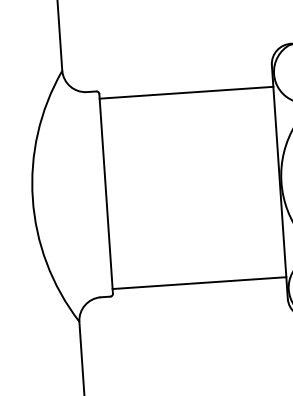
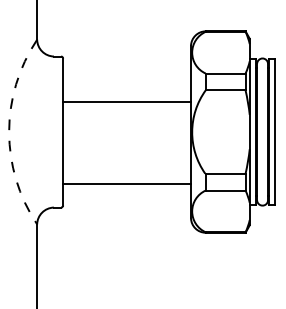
line: (187, 92) -> (127, 101), moved
arc: (33, 199) -> (9, 132), solid -> dashed
line: (200, 283) -> (127, 184), moved

